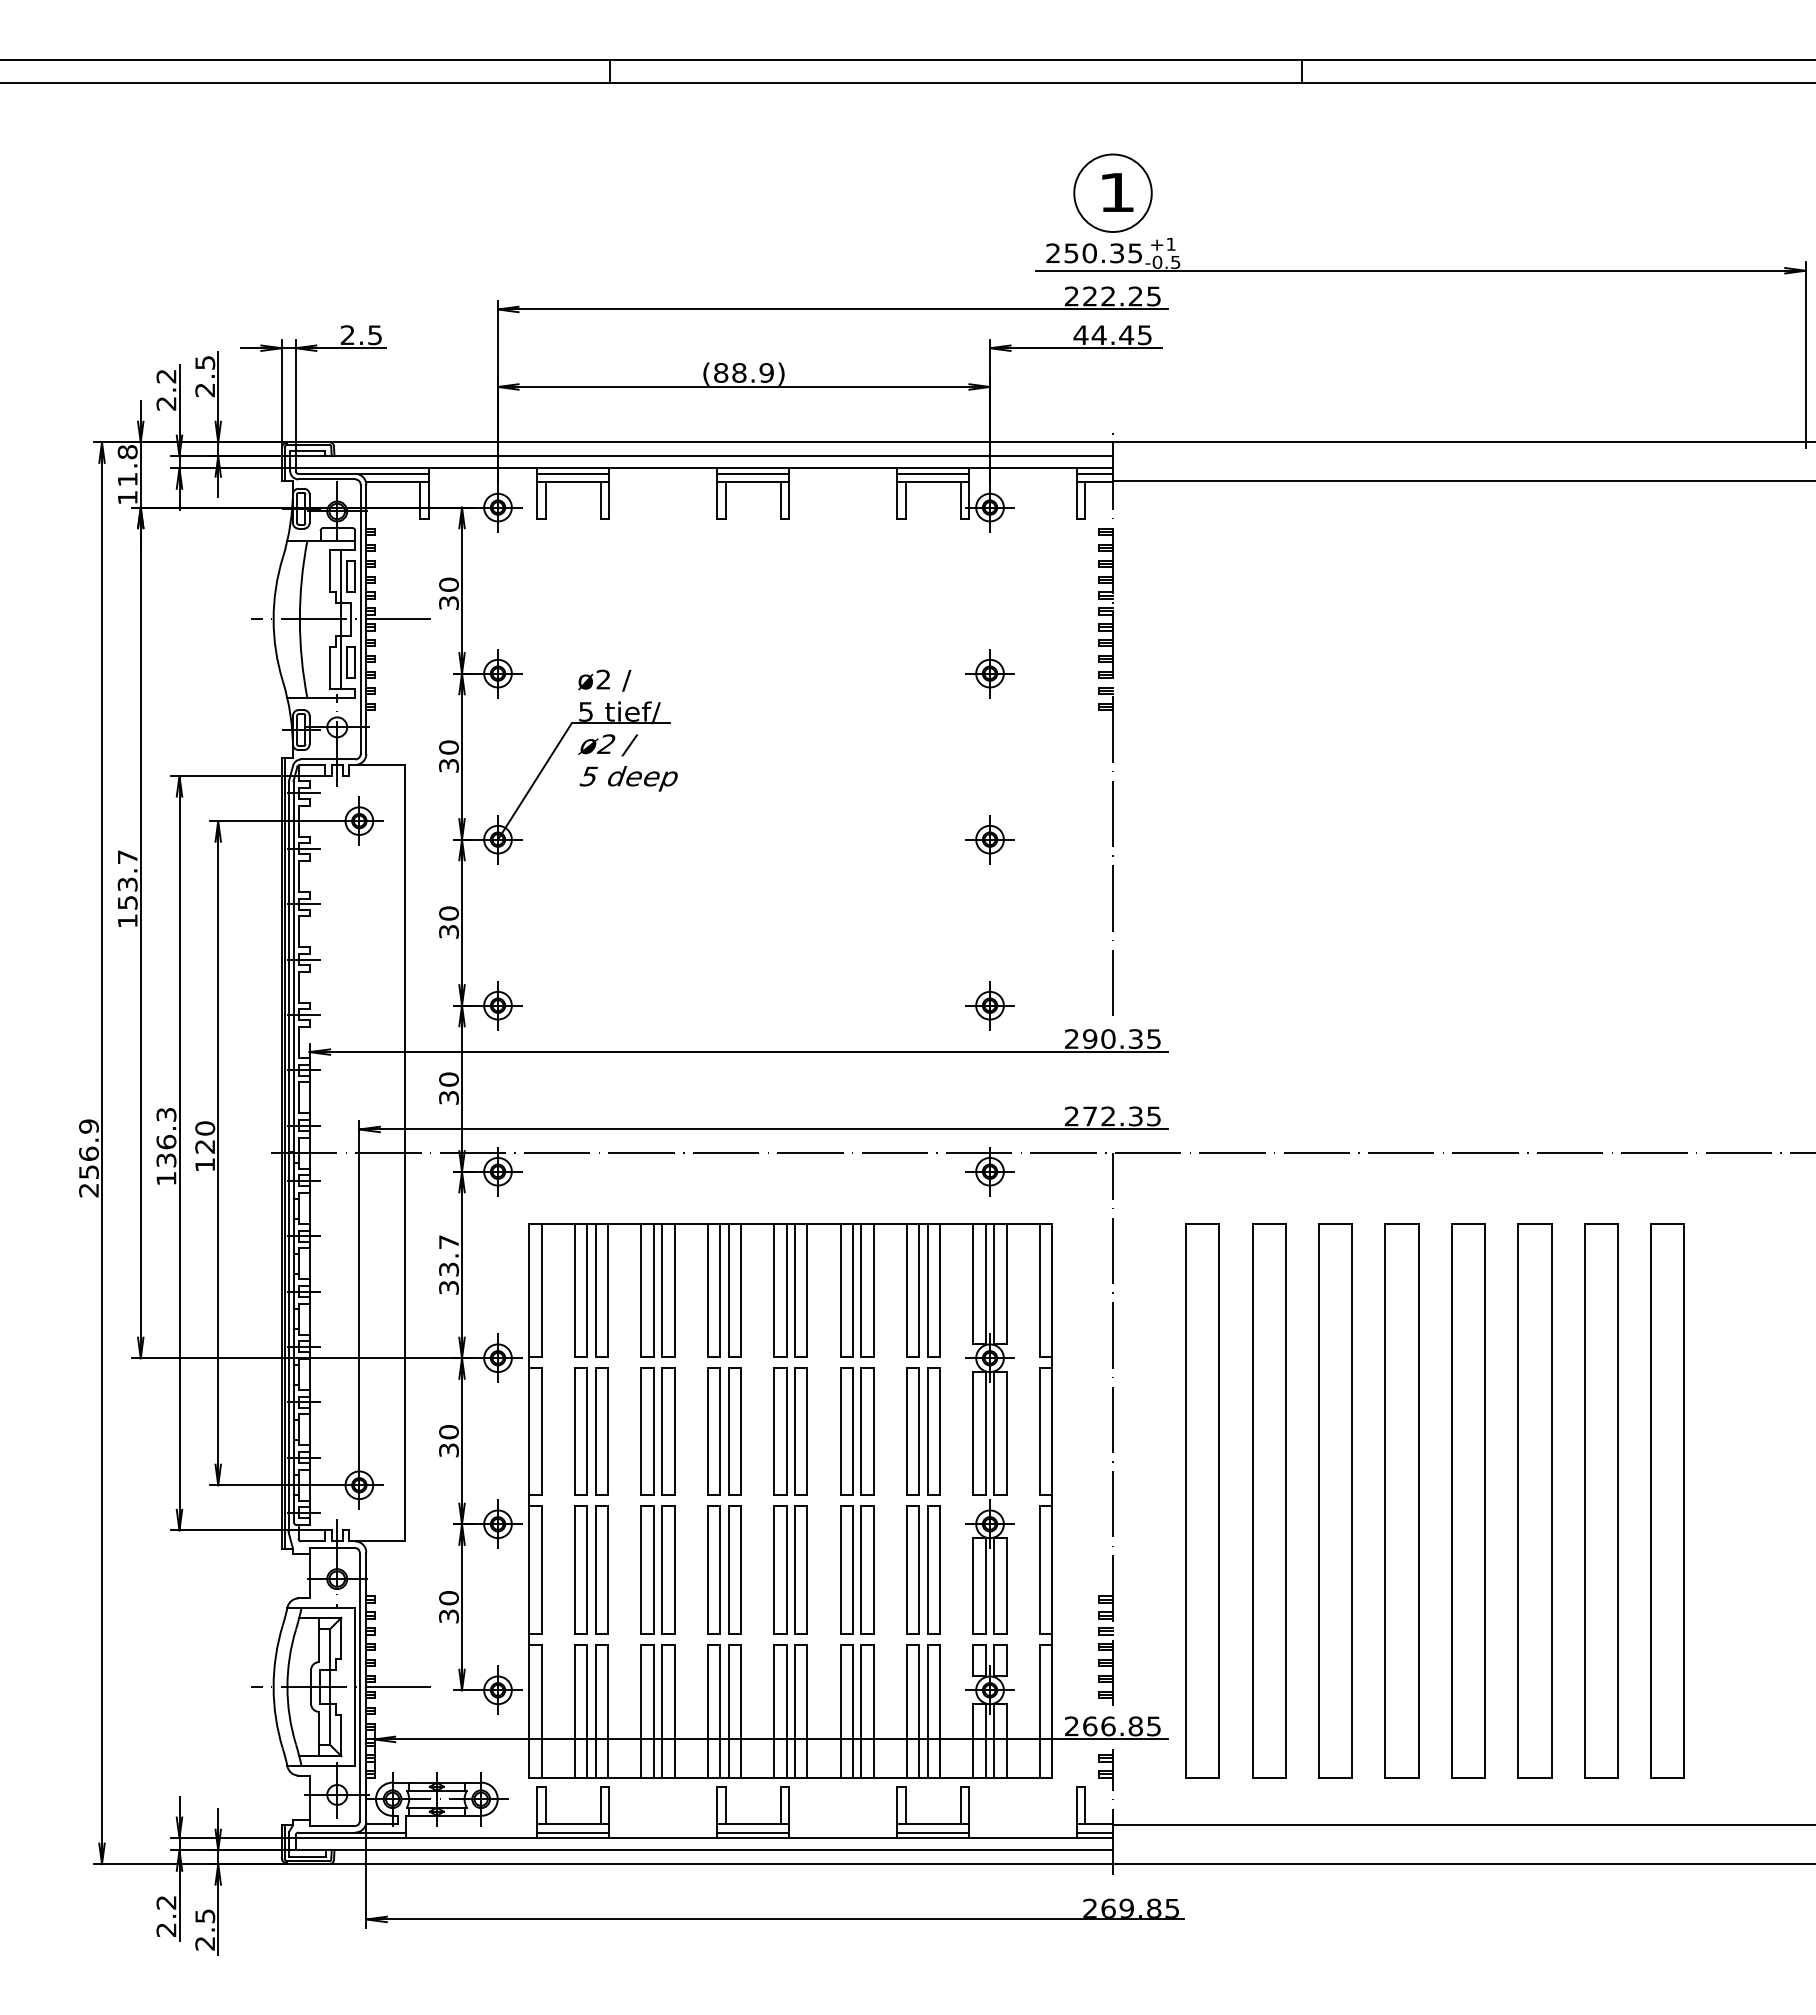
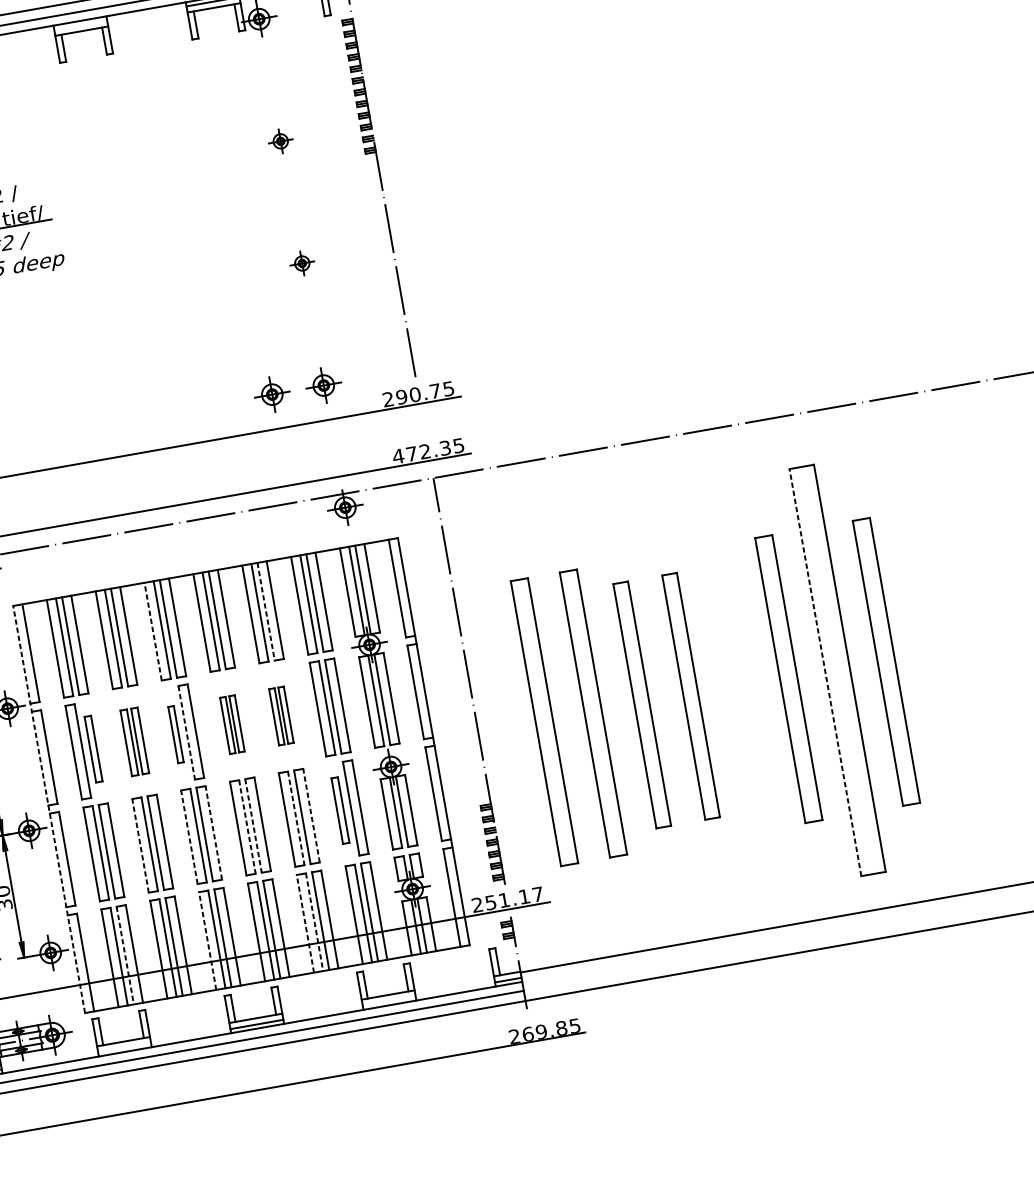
line: (753, 473) -> (80, 24), removed
part: (989, 673) -> (280, 141), size x0.7
part: (989, 839) -> (301, 263), size x0.7
part: (919, 1005) -> (271, 394), added
text: (1135, 1039) -> (435, 391), 290.35 -> 290.75
text: (1071, 1116) -> (398, 456), 272.35 -> 472.35
line: (707, 1290) -> (152, 631), solid -> dashed
line: (861, 1291) -> (266, 612), solid -> dashed
part: (601, 1431) -> (93, 749), size x0.7
part: (657, 1431) -> (134, 741), size x0.7
part: (713, 1431) -> (175, 734), size x0.6
line: (728, 1431) -> (186, 732), solid -> dashed
part: (790, 1431) -> (232, 724), size x0.6
part: (857, 1431) -> (281, 715), size x0.6
line: (529, 1500) -> (49, 809), solid -> dashed
part: (1202, 1500) -> (544, 721), size x0.7
part: (1269, 1500) -> (593, 713), size x0.7
part: (1335, 1500) -> (642, 704), size x0.6
part: (1401, 1500) -> (690, 696), size x0.6
part: (1468, 1500) -> (739, 687), removed
part: (1534, 1500) -> (788, 678), size x0.7
line: (1584, 1500) -> (825, 672), solid -> dashed
part: (1667, 1500) -> (886, 661), size x0.7
part: (912, 1569) -> (339, 810), size x0.7
line: (641, 1570) -> (140, 846), solid -> dashed
line: (707, 1570) -> (189, 837), solid -> dashed
line: (740, 1570) -> (213, 833), solid -> dashed
line: (786, 1570) -> (247, 827), solid -> dashed
line: (794, 1570) -> (253, 826), solid -> dashed
line: (853, 1570) -> (296, 818), solid -> dashed
line: (873, 1570) -> (311, 816), solid -> dashed
line: (707, 1710) -> (207, 940), solid -> dashed
line: (840, 1710) -> (305, 923), solid -> dashed
line: (595, 1711) -> (125, 955), solid -> dashed
line: (853, 1711) -> (314, 922), solid -> dashed
text: (1121, 1726) -> (514, 898), 266.85 -> 251.17
line: (573, 1832) -> (124, 1047), removed
line: (933, 1832) -> (389, 1001), removed

